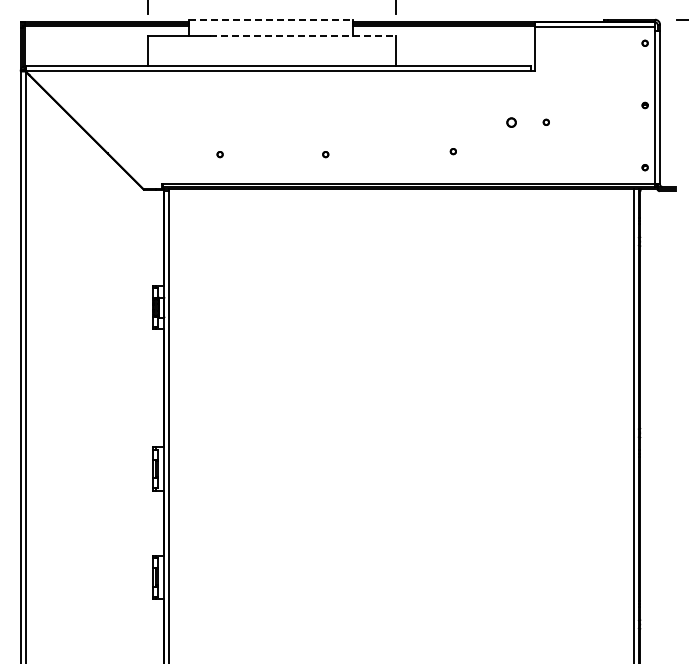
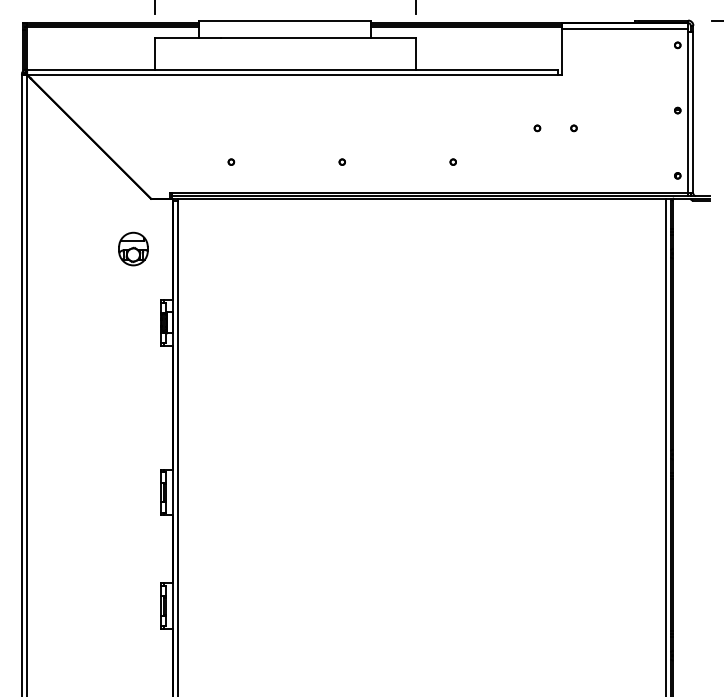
line: (271, 19) -> (285, 20), dashed -> solid
line: (303, 36) -> (318, 38), dashed -> solid
part: (511, 121) -> (537, 127), size x0.62
part: (452, 151) -> (452, 162), moved
part: (126, 236) -> (133, 248), added

